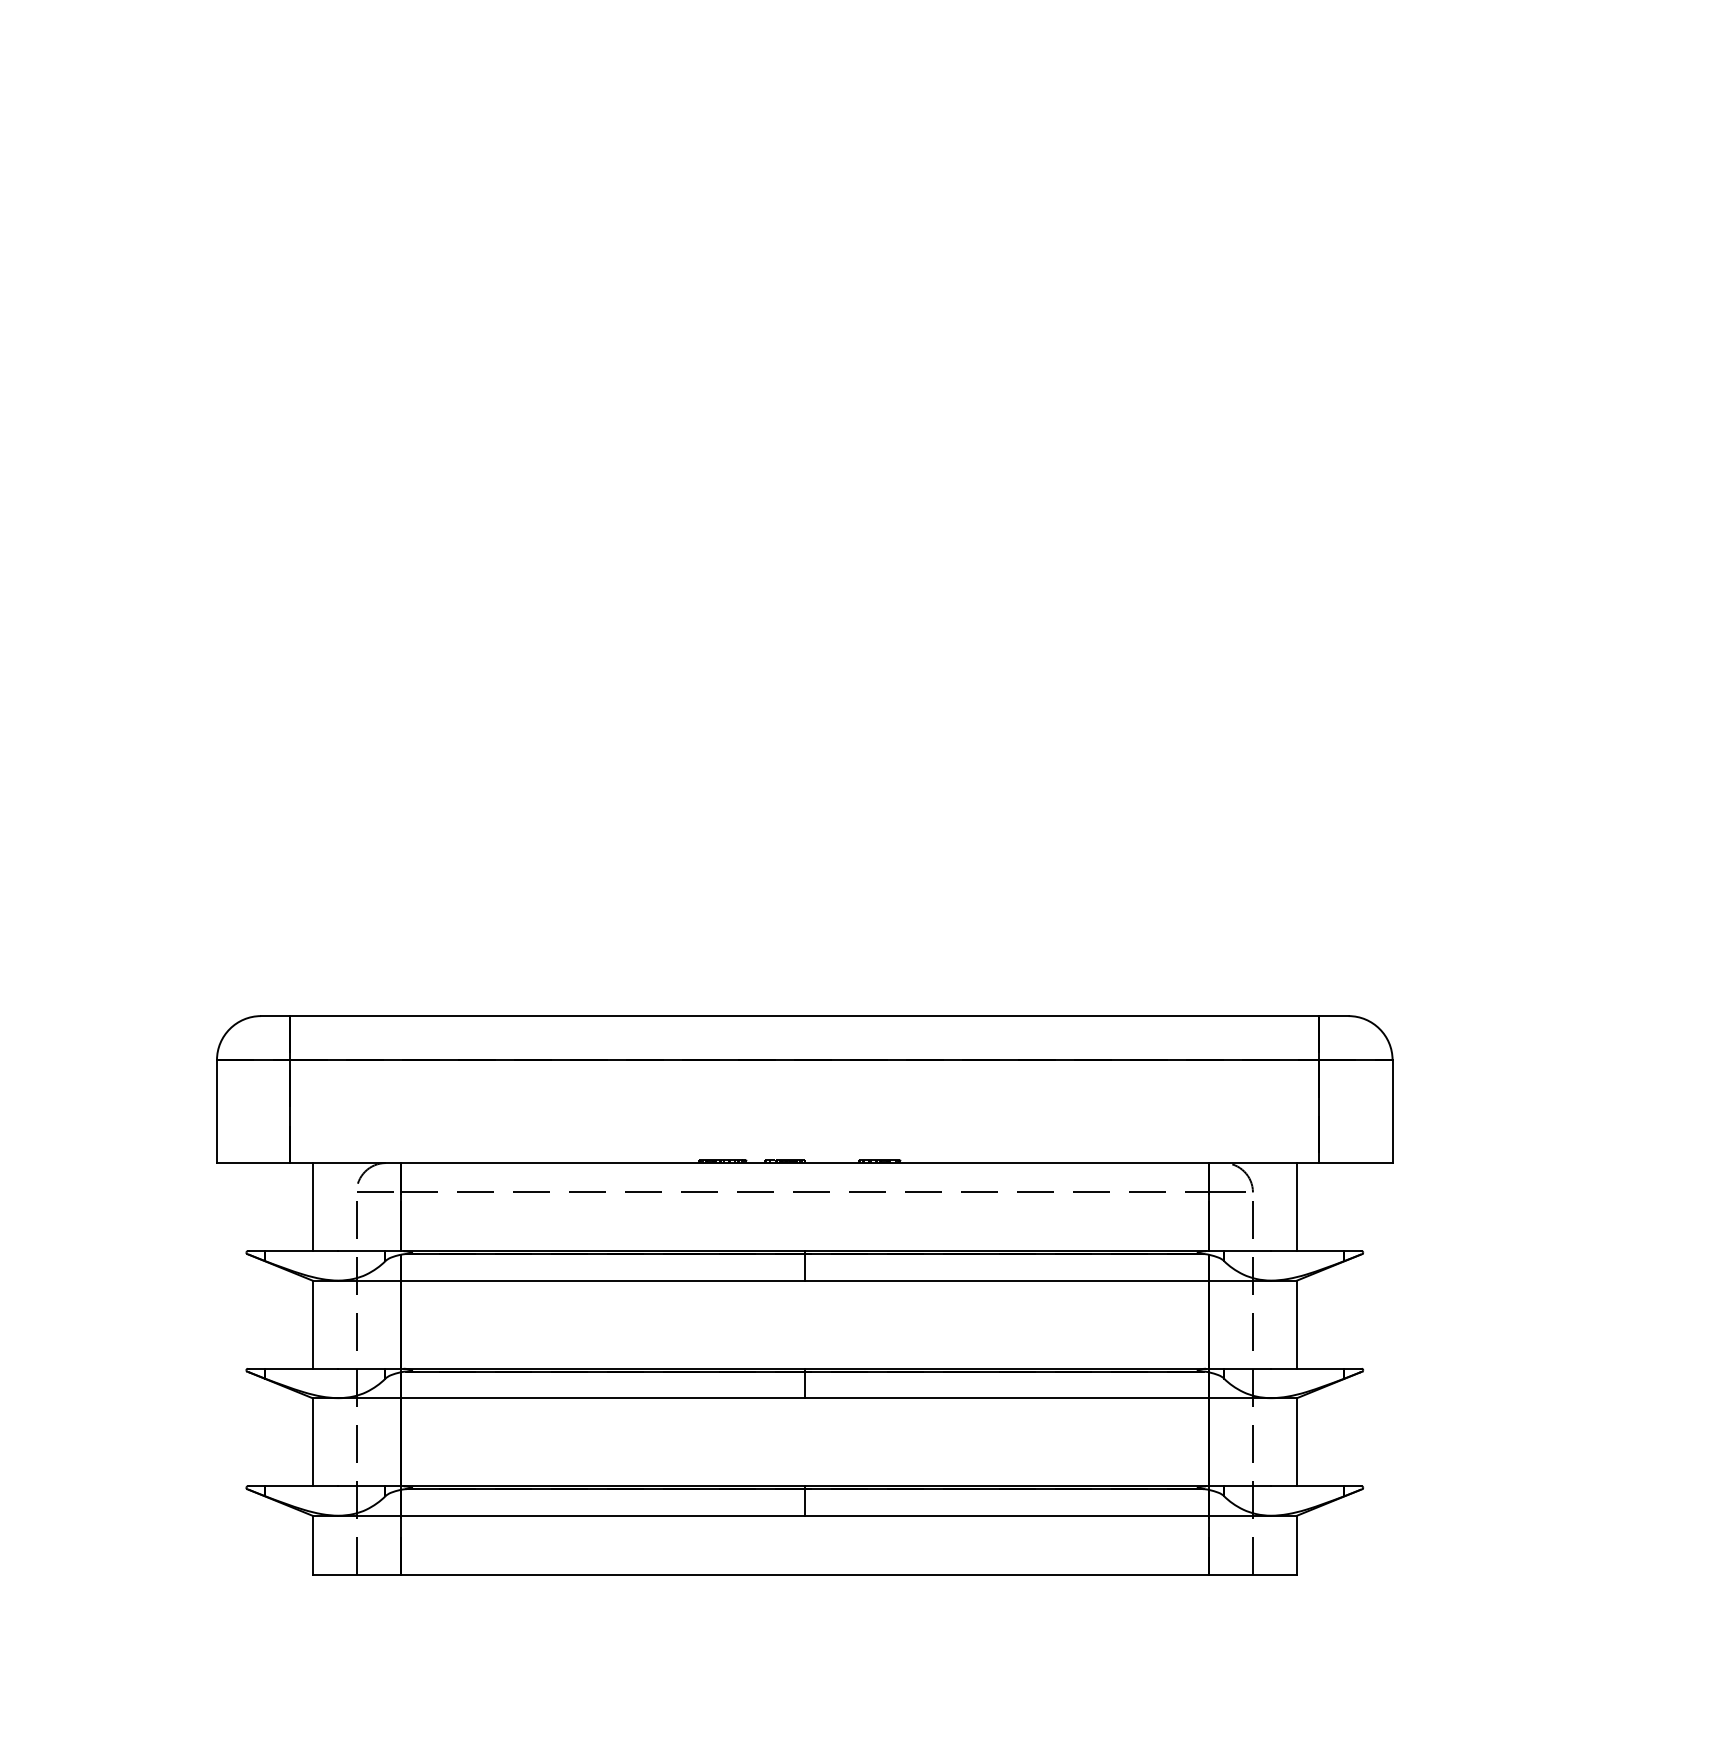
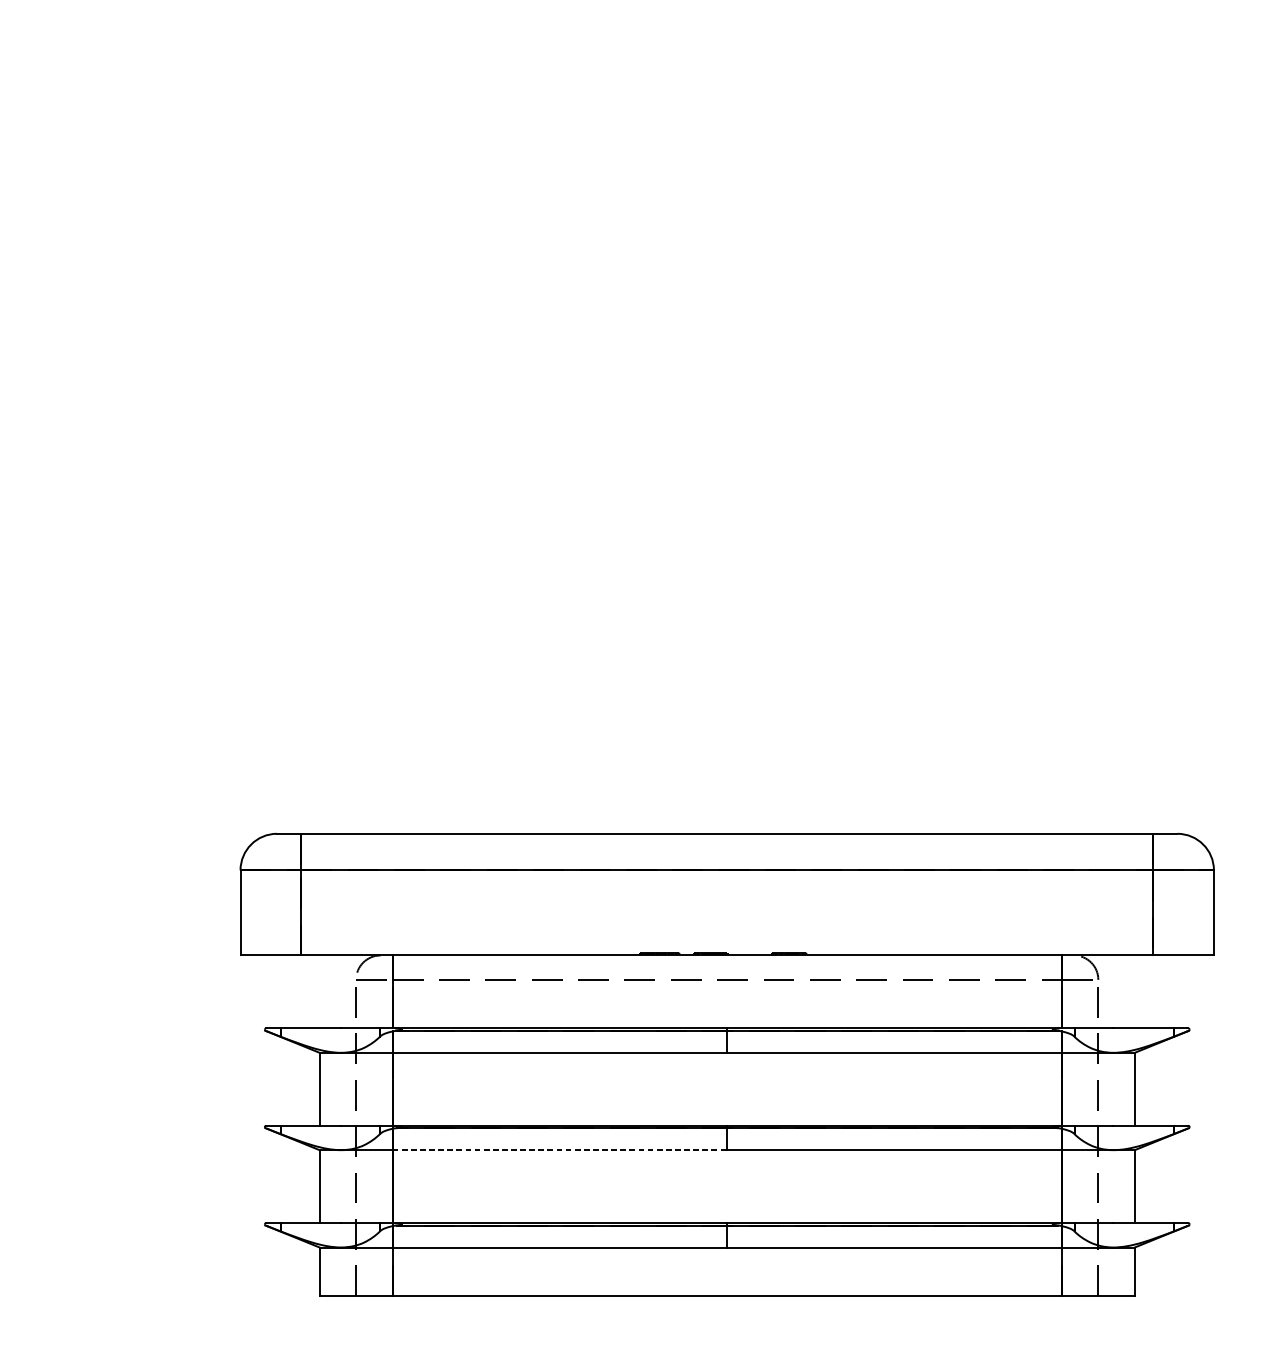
line: (312, 1207) -> (319, 992), removed
line: (1297, 1207) -> (1135, 992), removed
line: (603, 1398) -> (560, 1150), solid -> dashed

